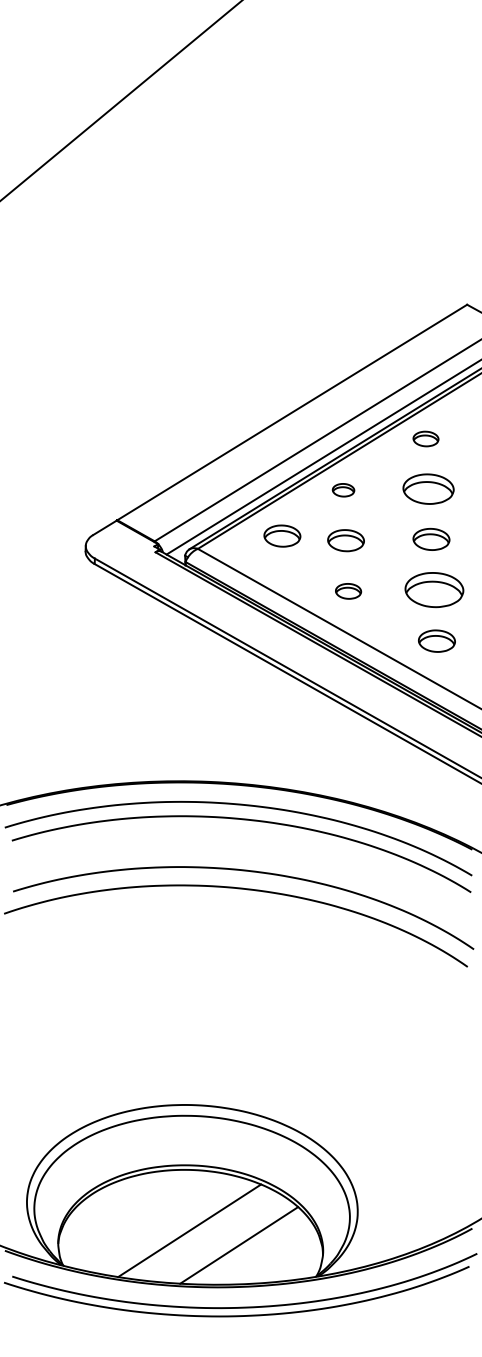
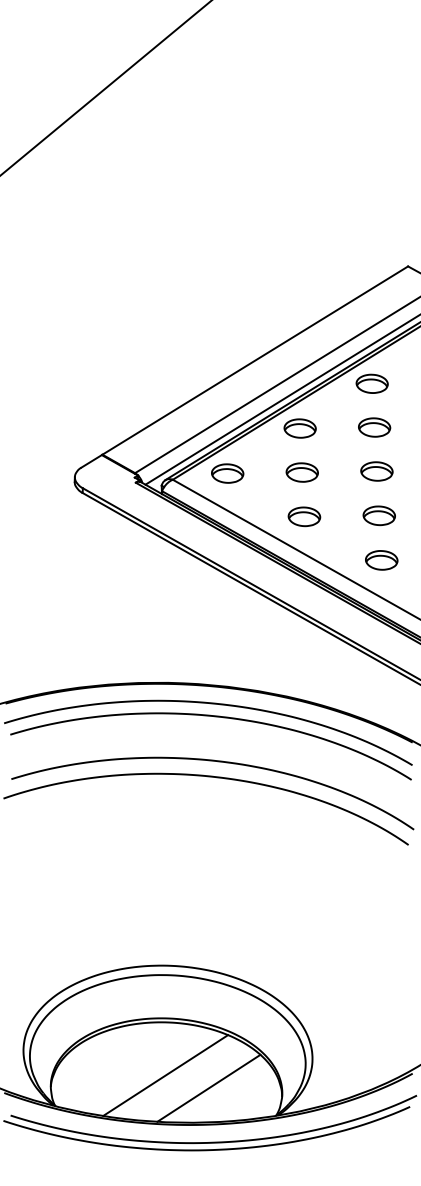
part: (425, 438) -> (371, 383), size x1.43
part: (428, 489) -> (374, 427), size x0.71
part: (342, 490) -> (299, 428), size x1.67
part: (282, 536) -> (227, 473), moved
part: (433, 589) -> (378, 515), size x0.62
part: (348, 590) -> (304, 516), size x1.43

